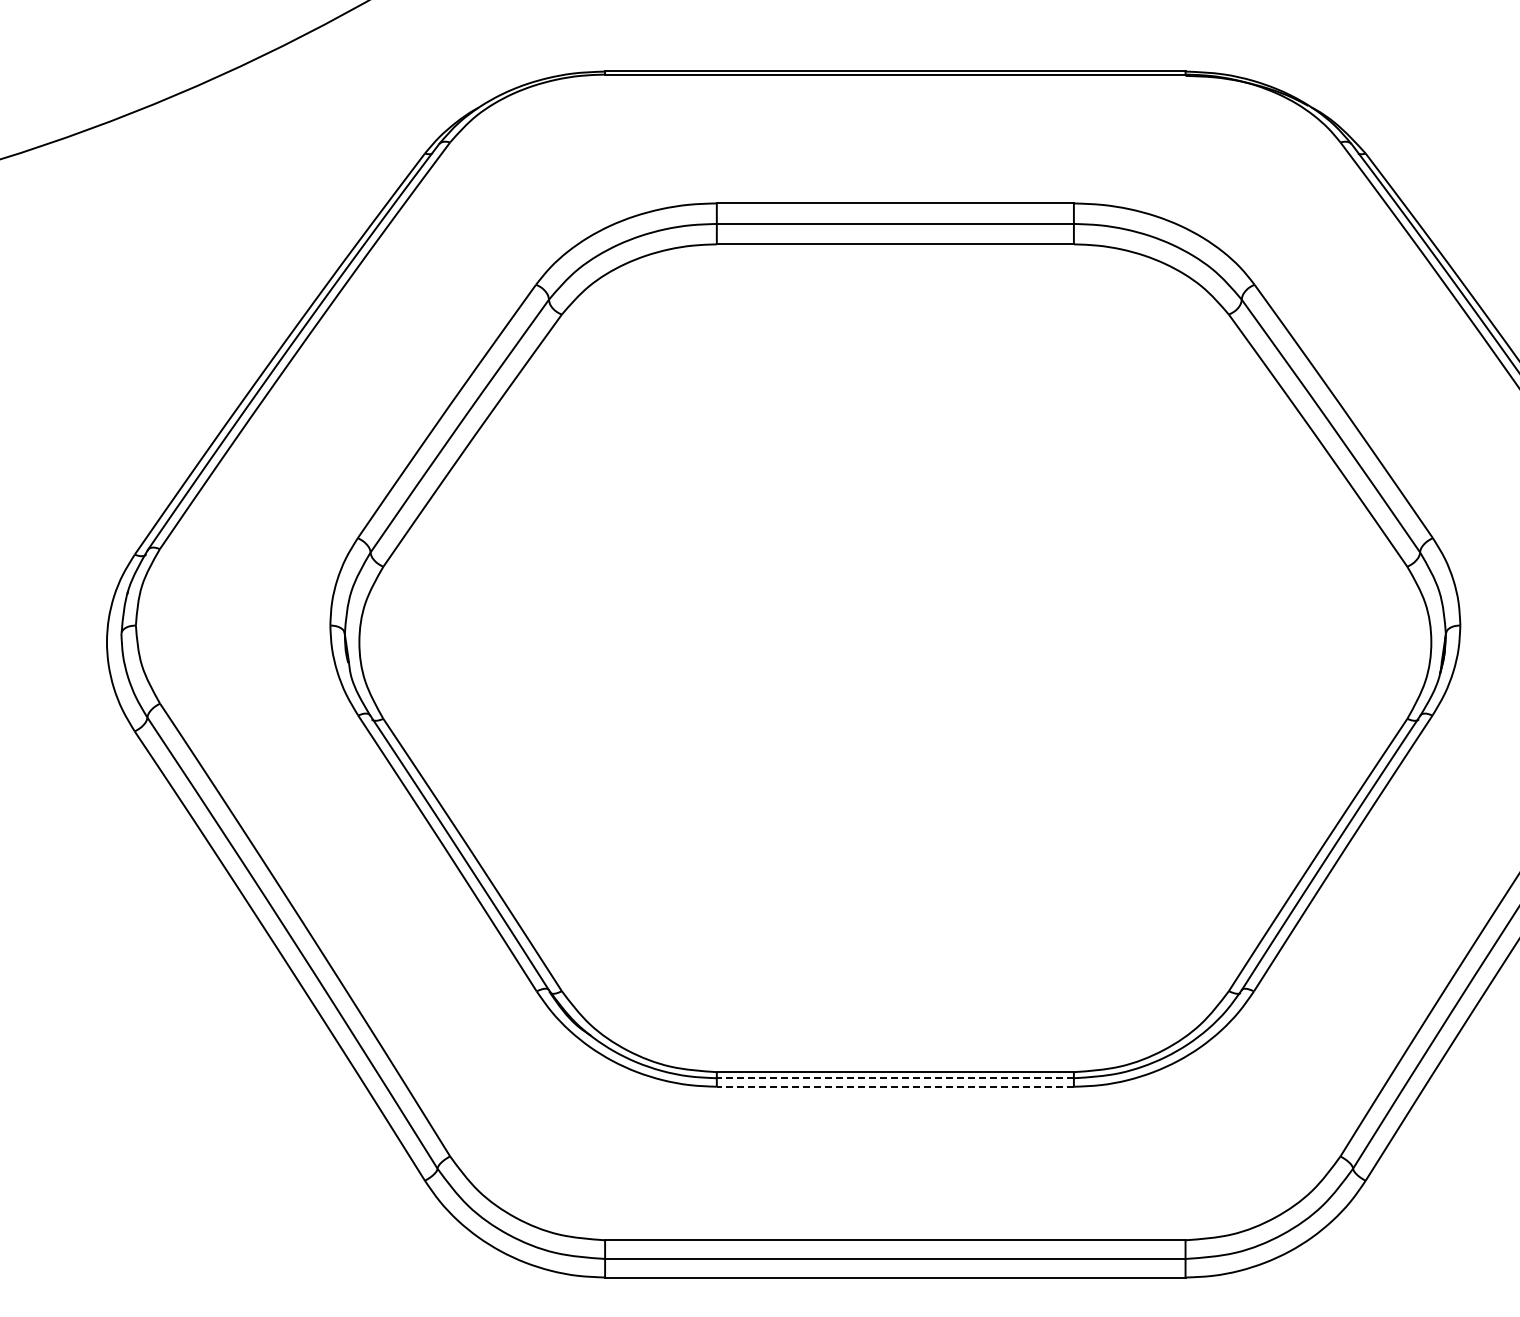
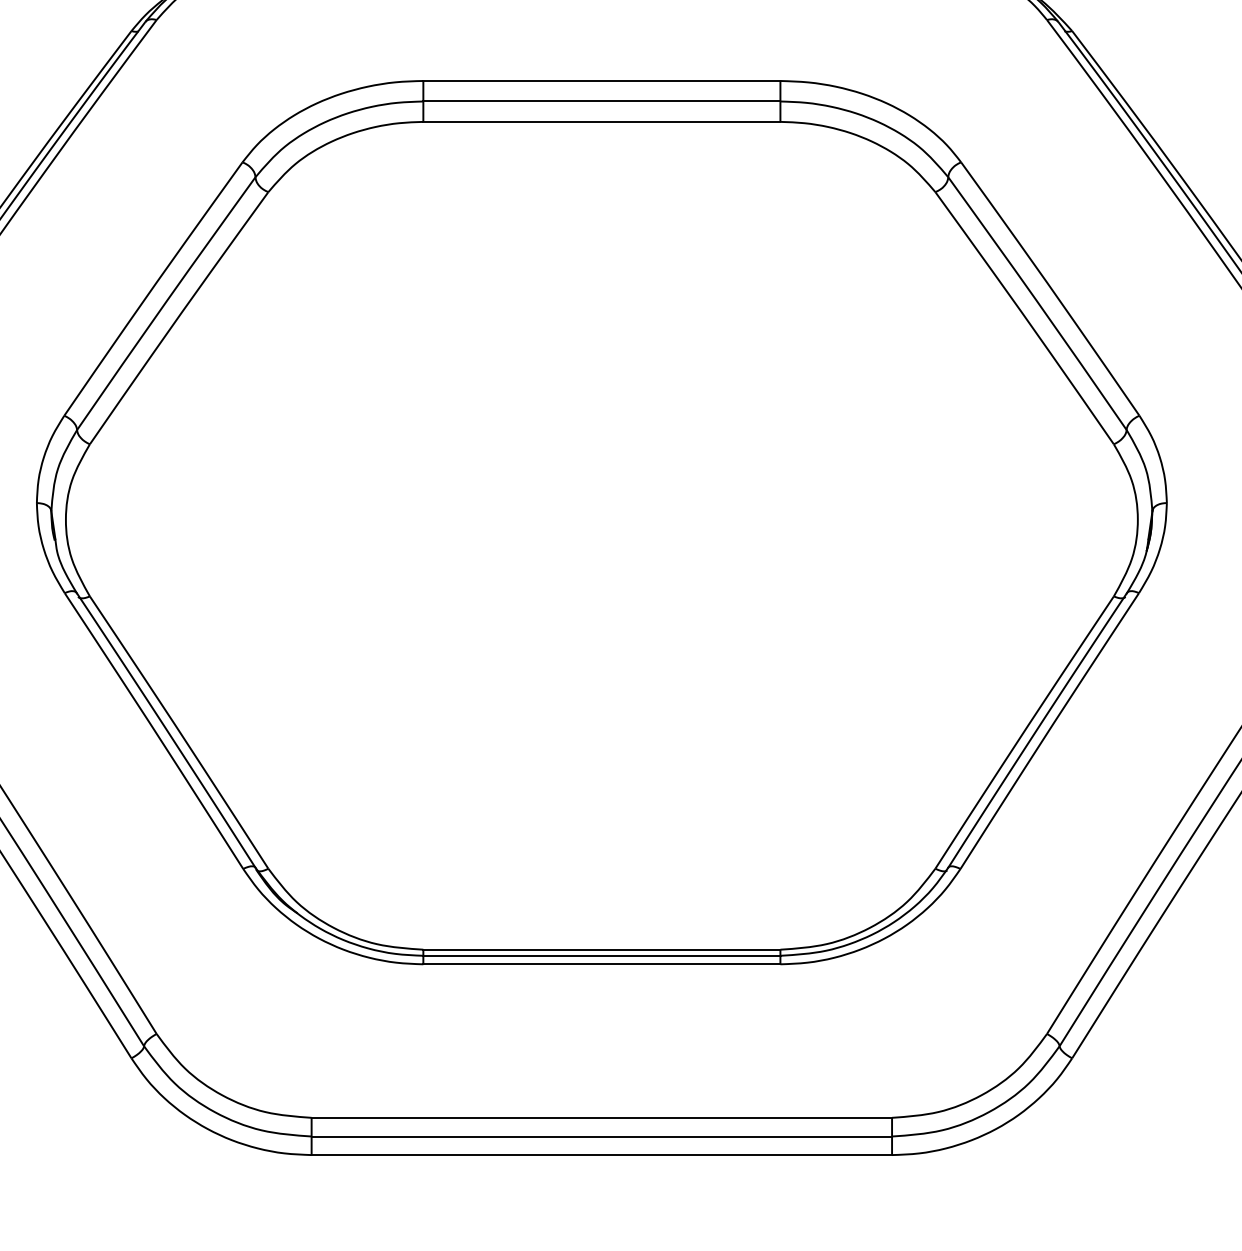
line: (895, 1078) -> (602, 956), dashed -> solid
line: (895, 1086) -> (602, 964), dashed -> solid

